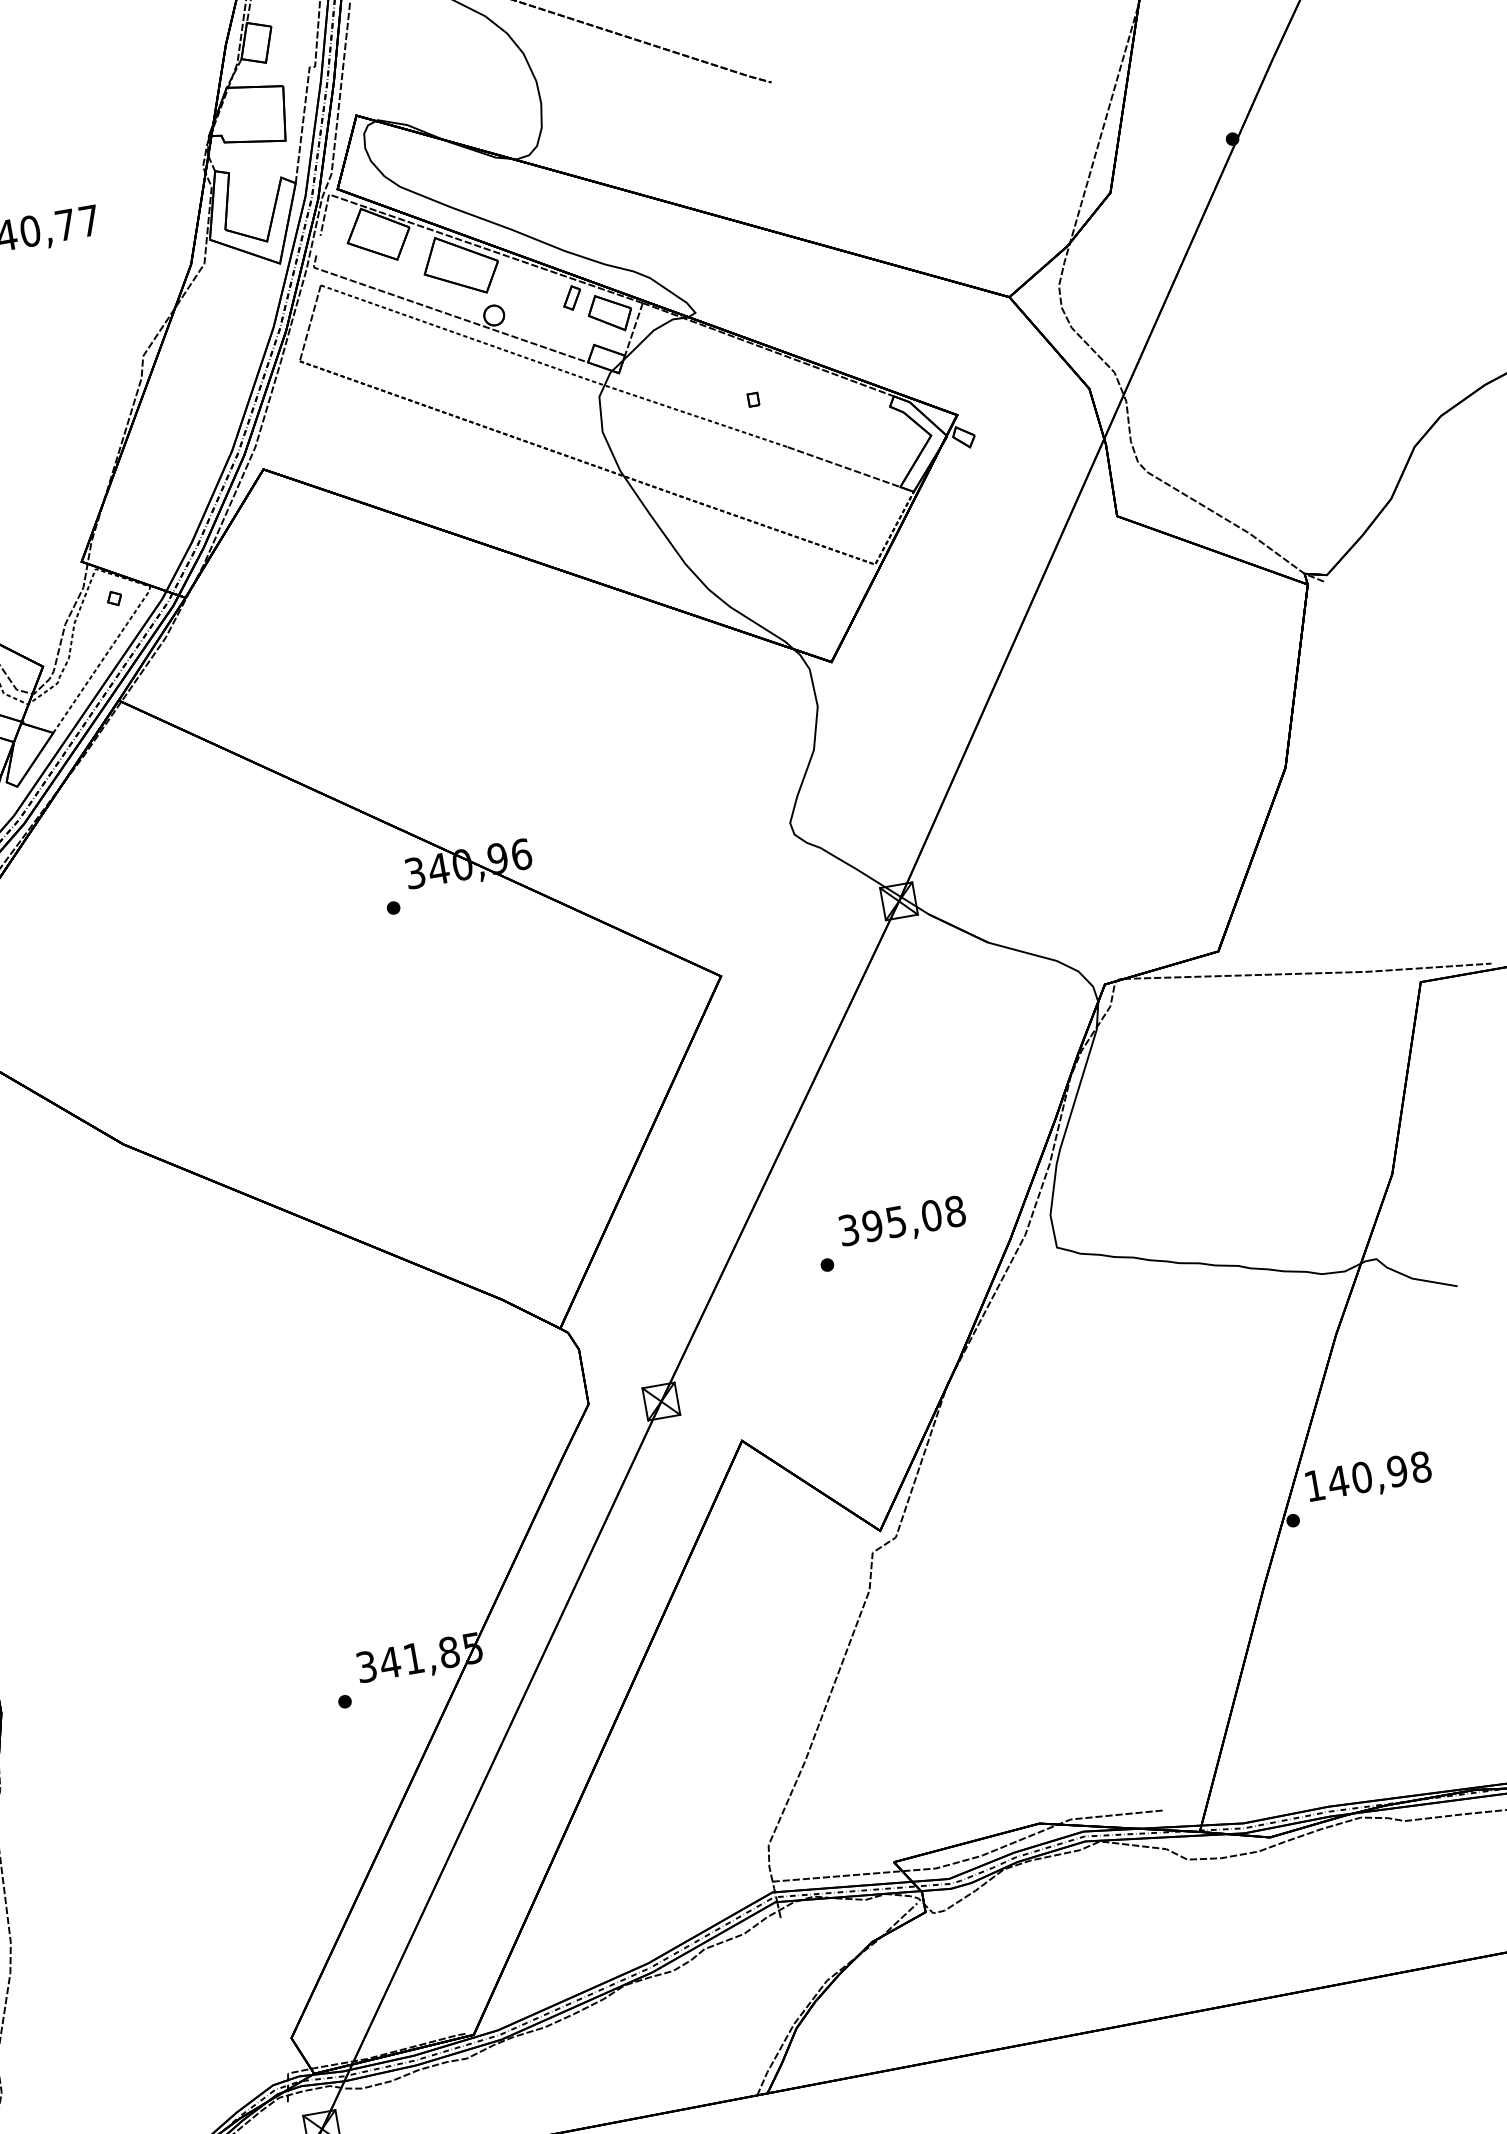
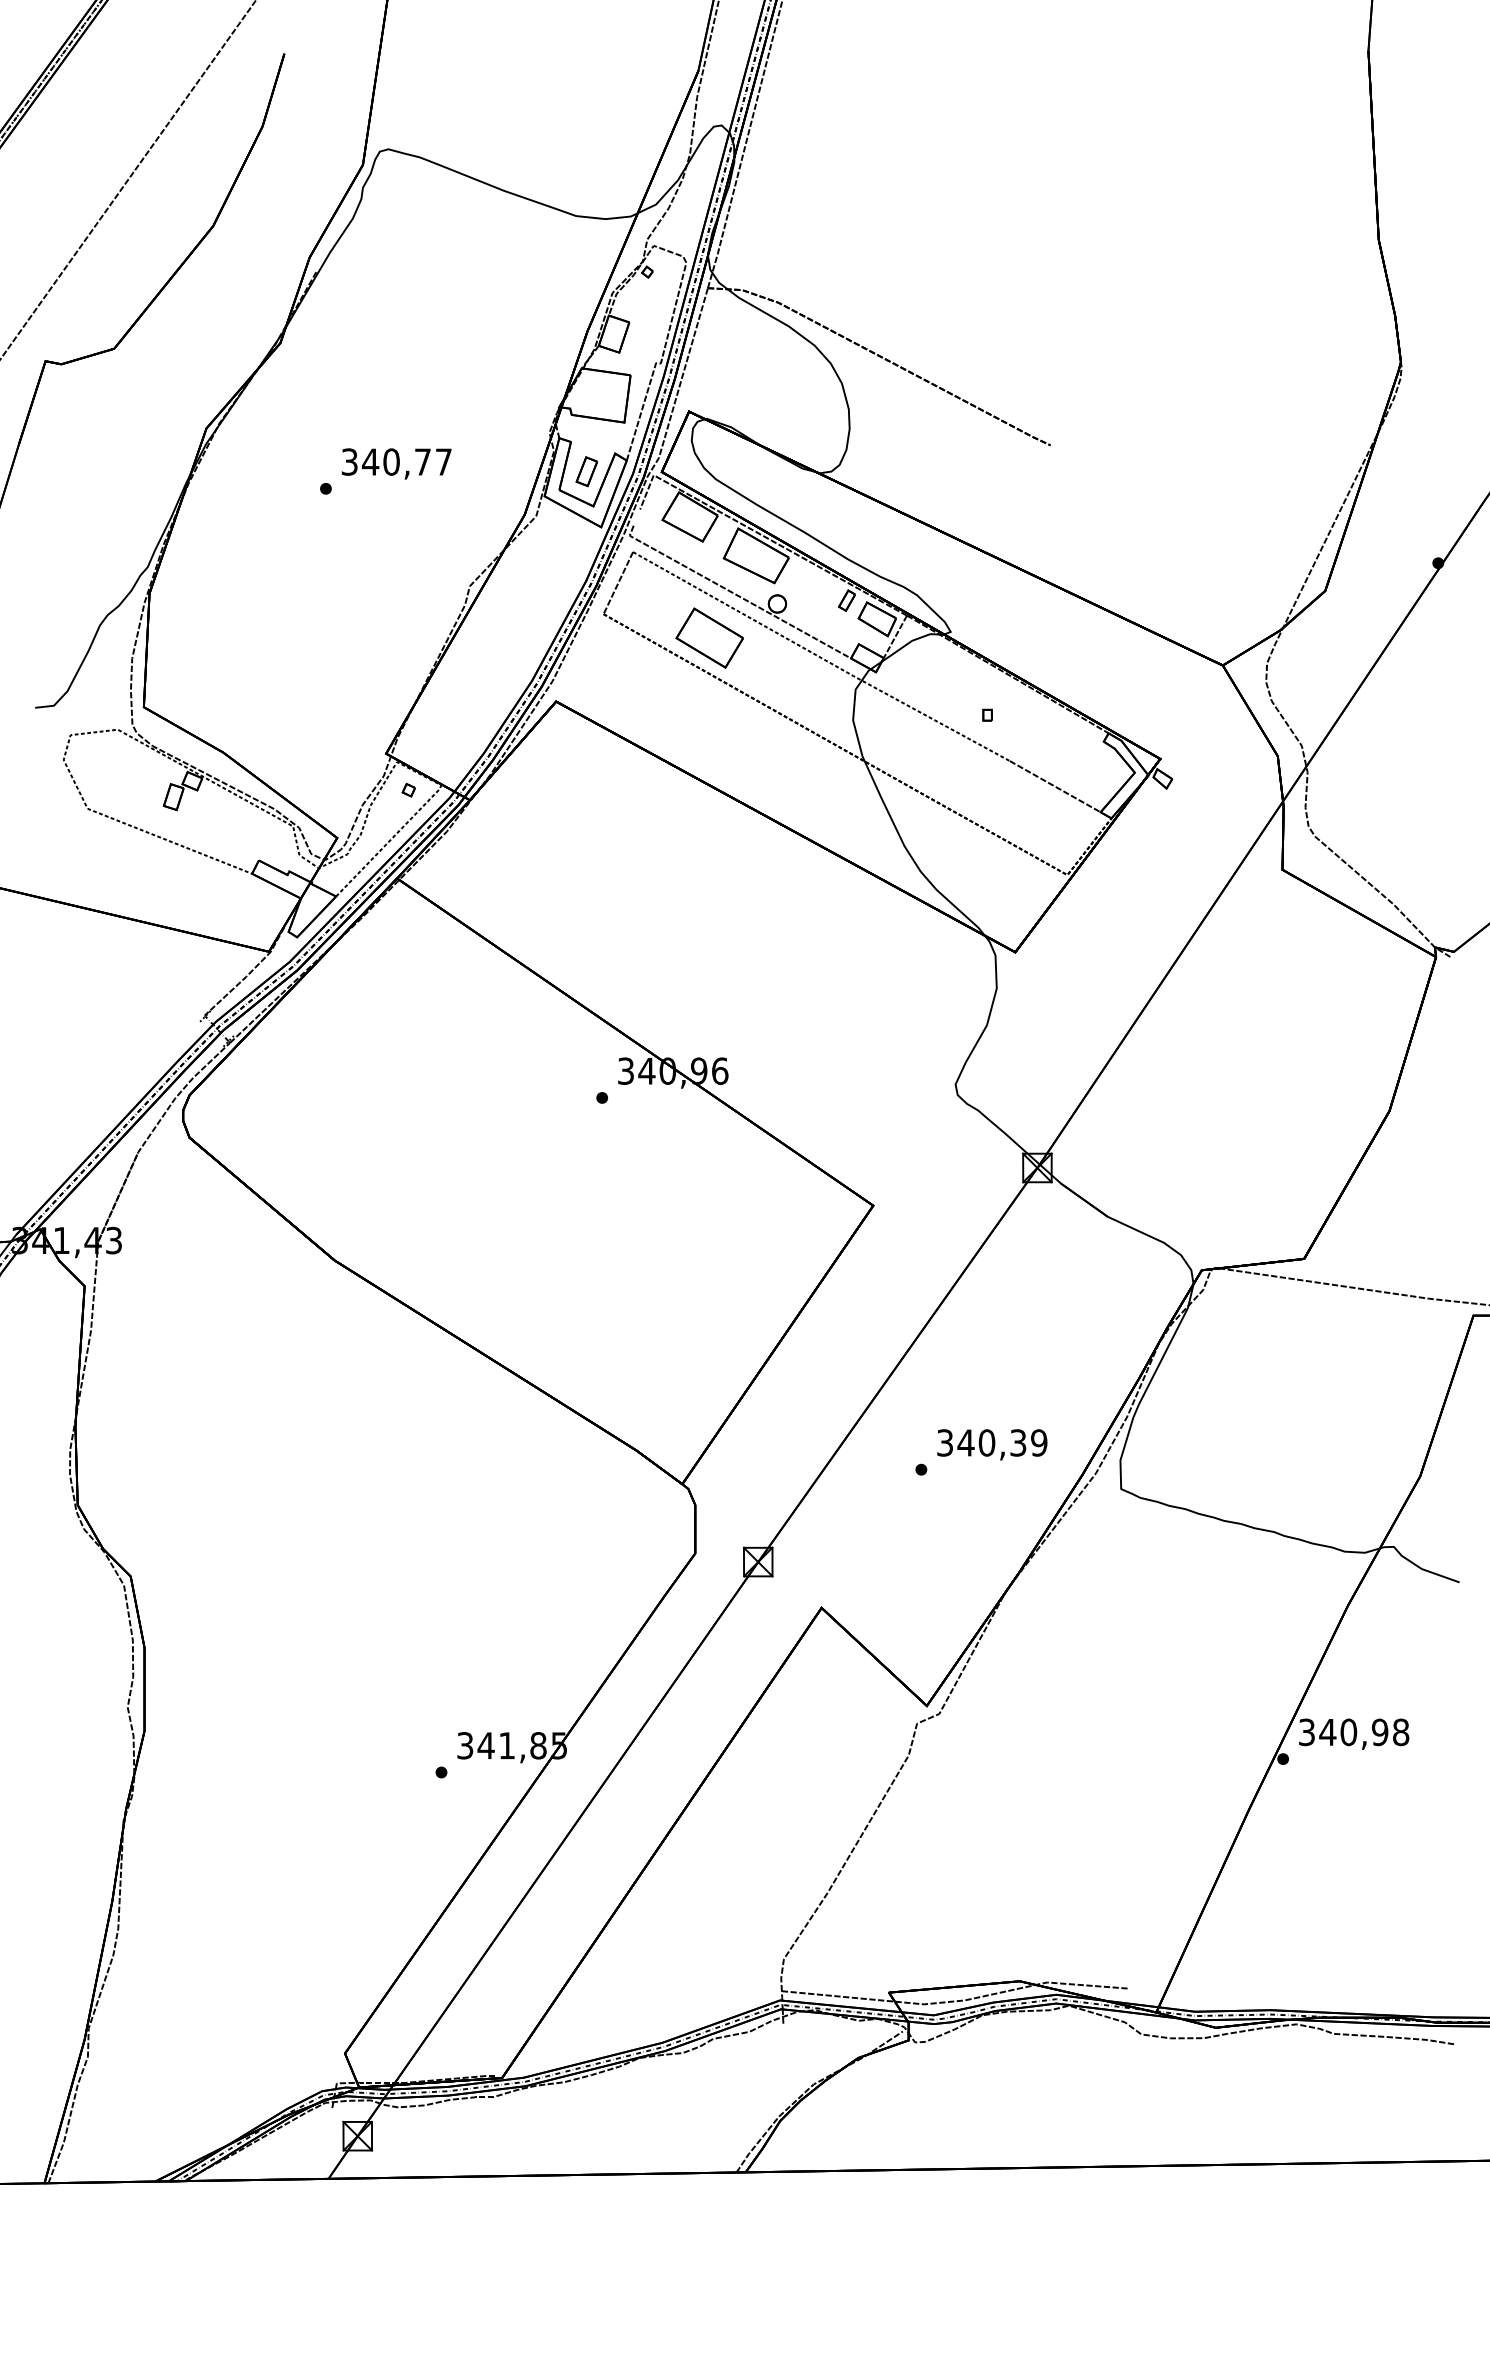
part: (252, 203) -> (586, 471), added
part: (424, 366) -> (709, 637), added
text: (913, 1218) -> (1002, 1442), 395,08 -> 340,39
text: (1314, 1486) -> (1306, 1732), 140,98 -> 340,98

